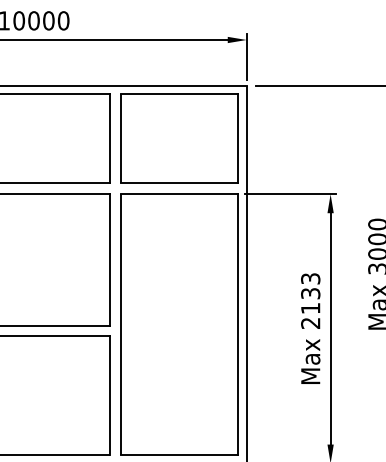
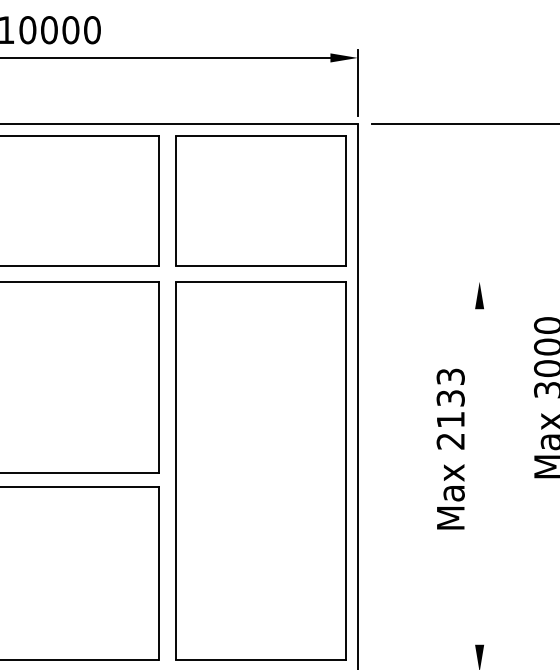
line: (290, 194) -> (421, 282), removed
text: (310, 328) -> (450, 448), moved
line: (330, 328) -> (479, 476), removed

